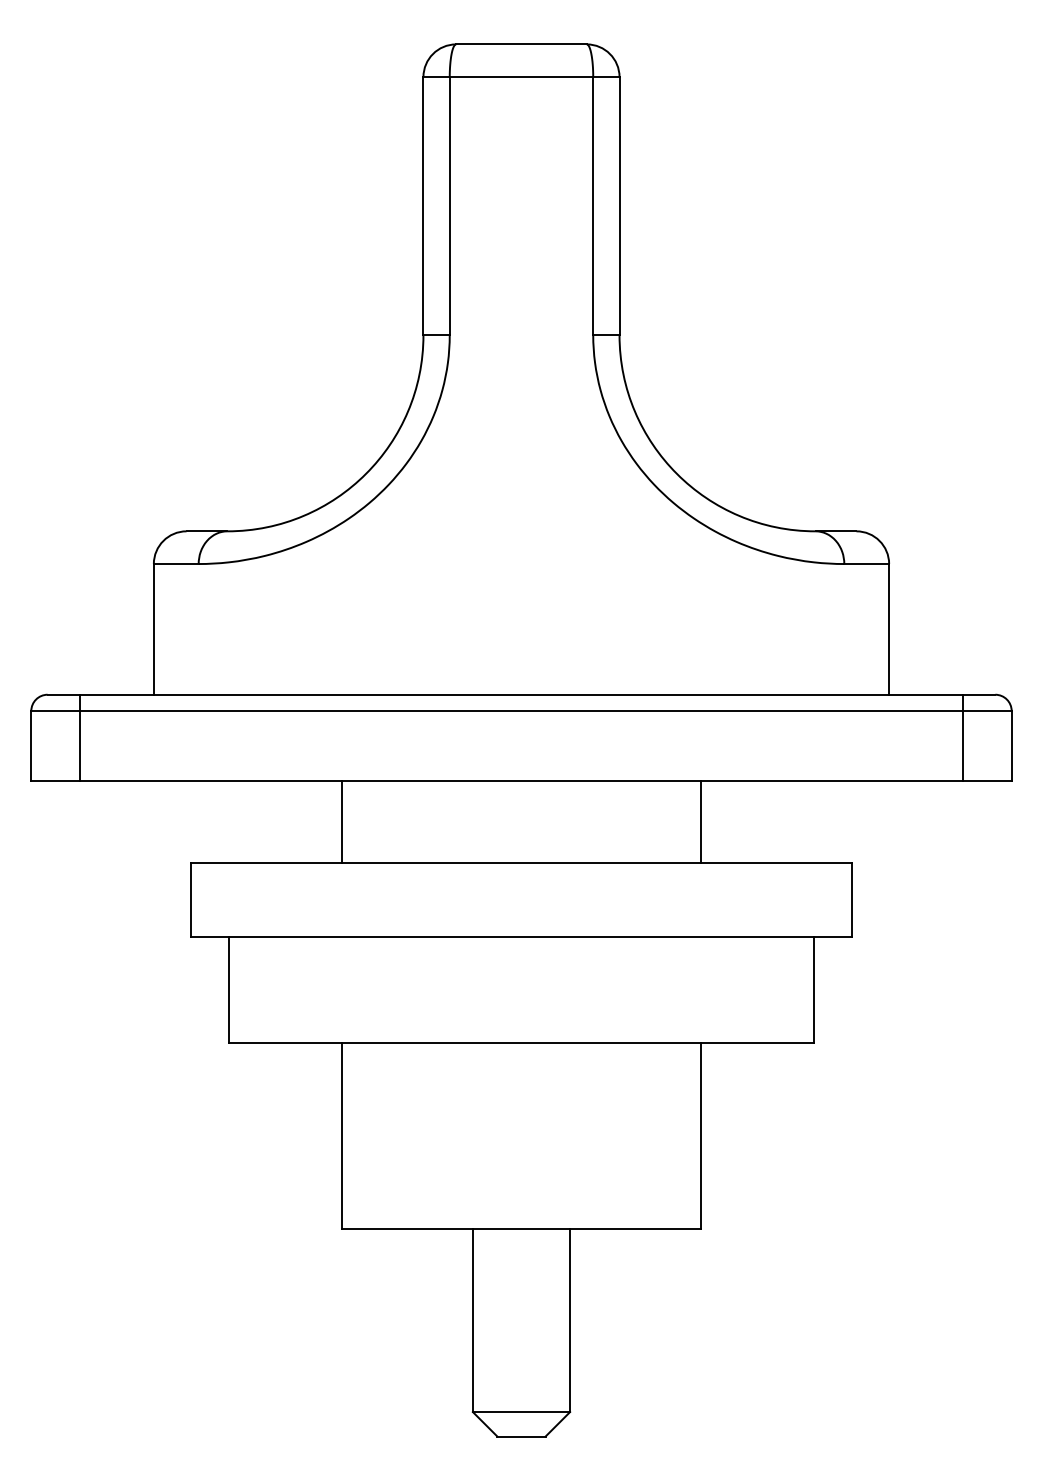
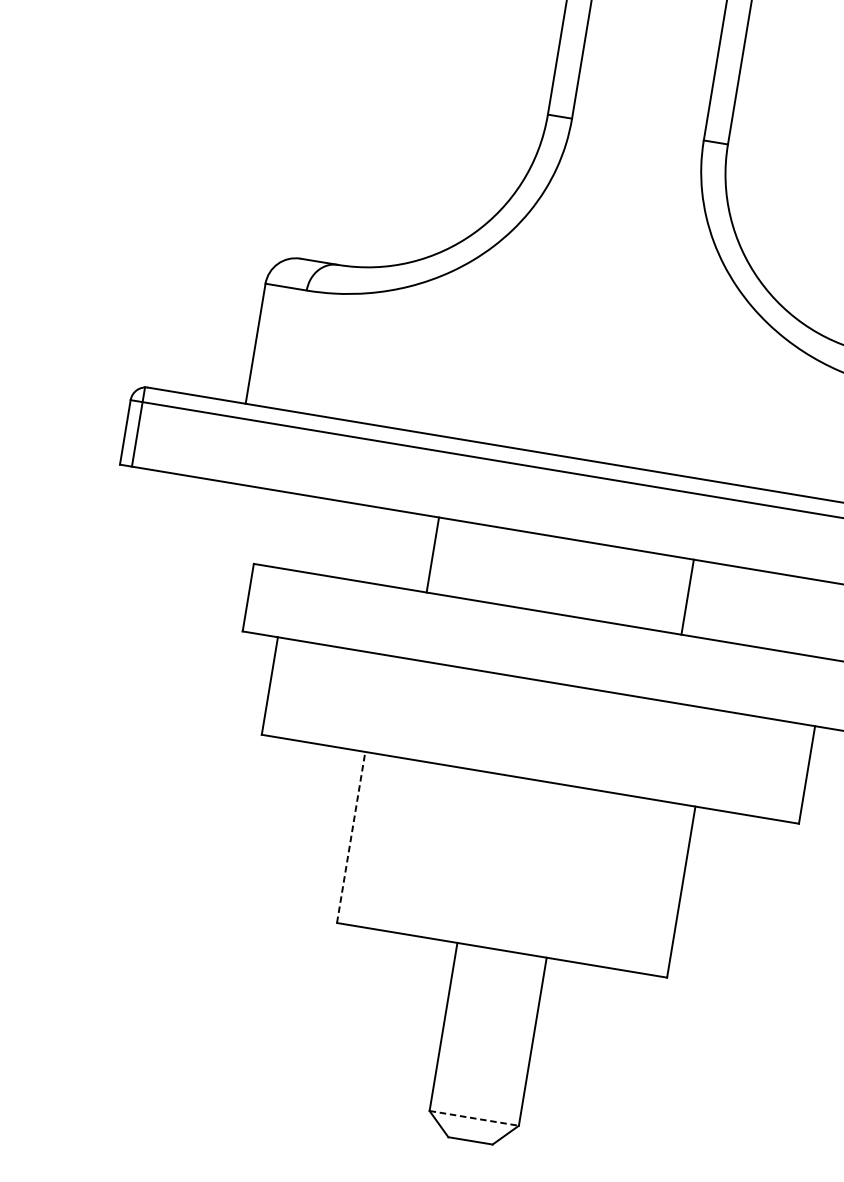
line: (80, 737) -> (138, 426), moved
line: (341, 822) -> (432, 555), moved
line: (701, 822) -> (687, 597), moved
line: (341, 1135) -> (351, 837), solid -> dashed
line: (521, 1412) -> (474, 1118), solid -> dashed

